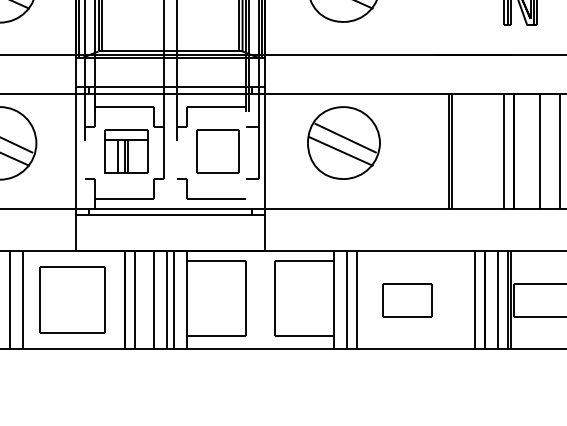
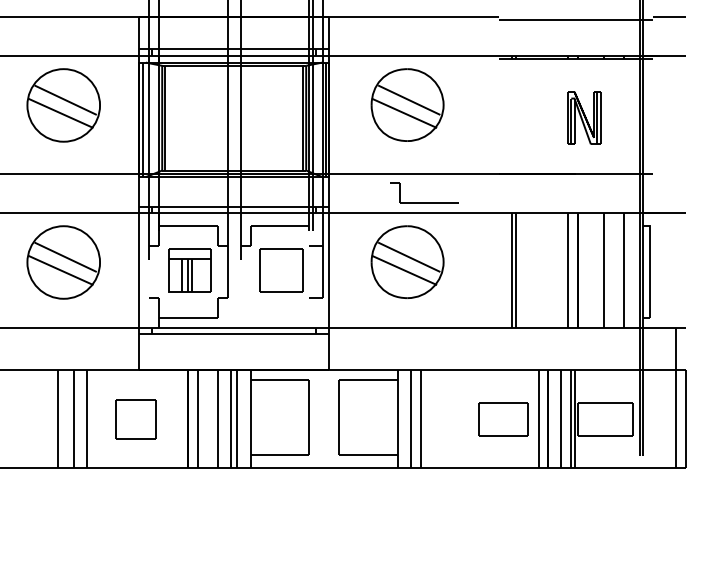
part: (210, 198) -> (423, 202), moved
part: (71, 300) -> (135, 419), size x0.6
part: (407, 300) -> (503, 419), moved

